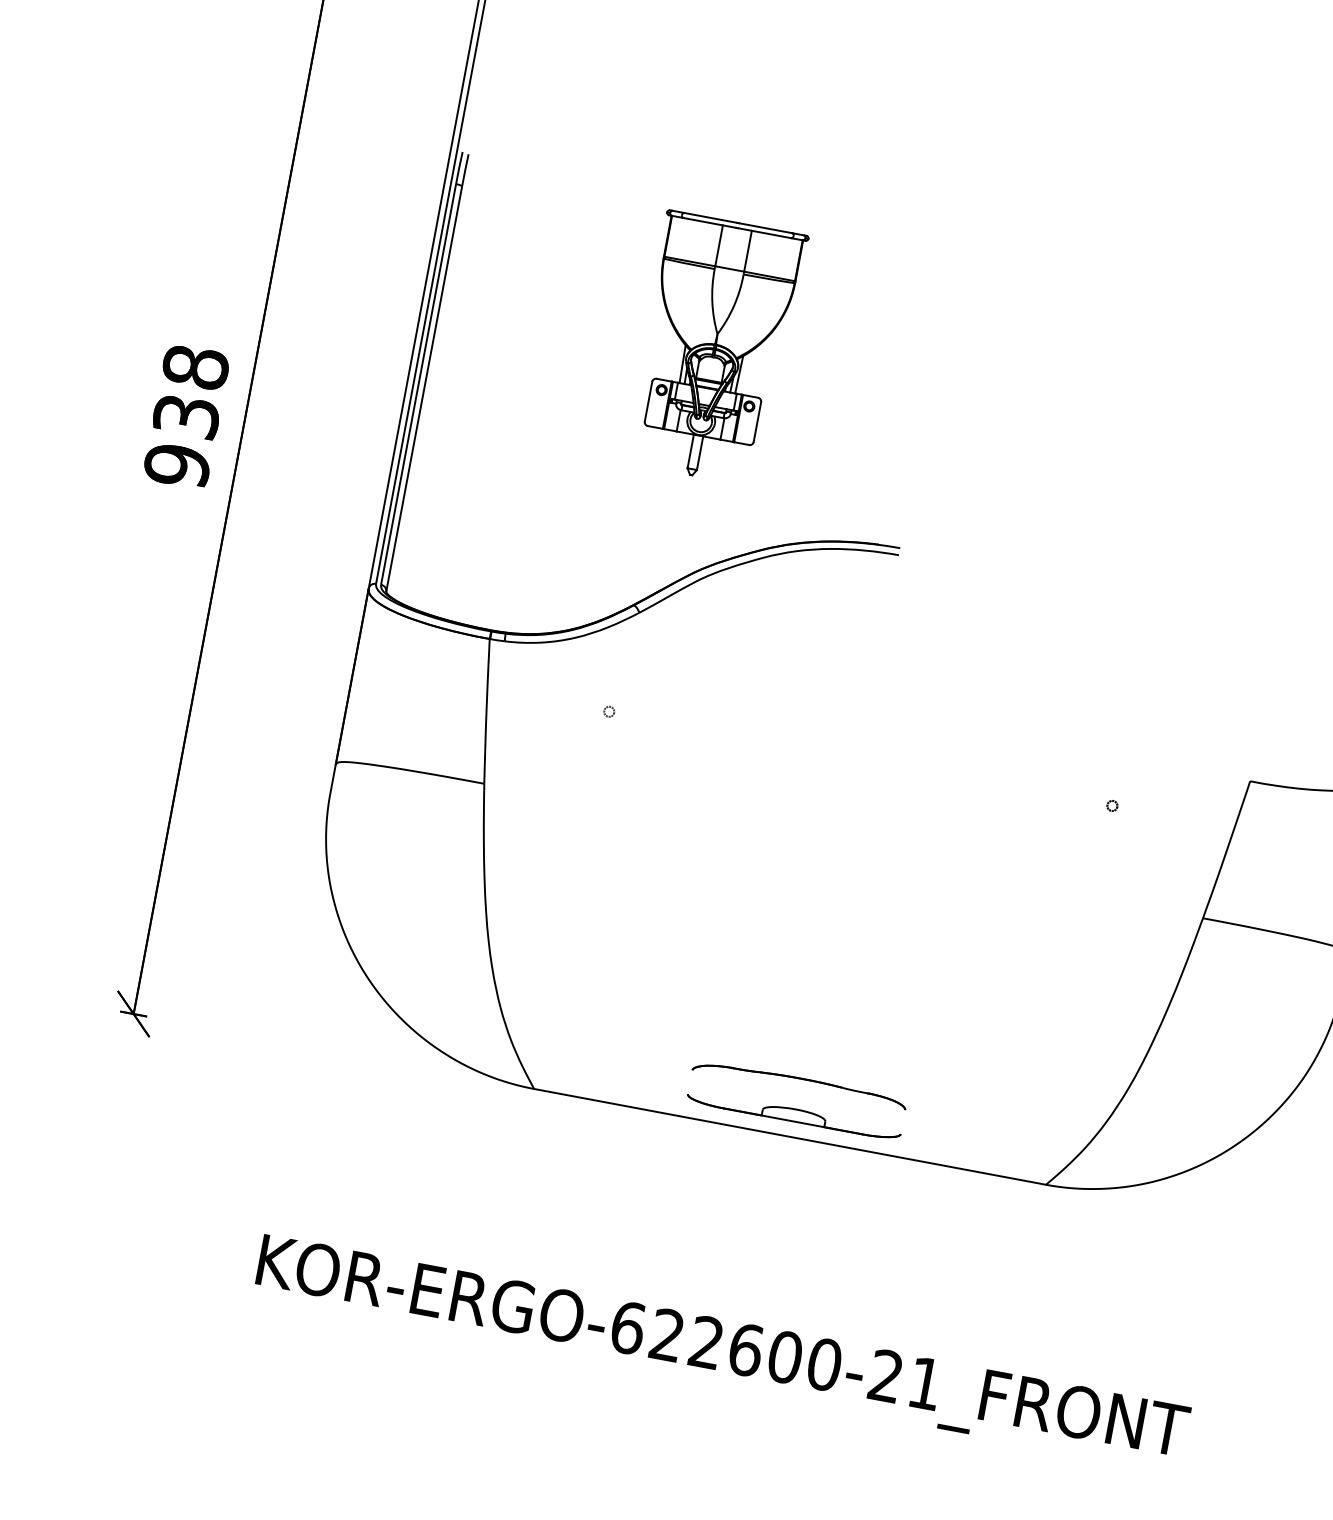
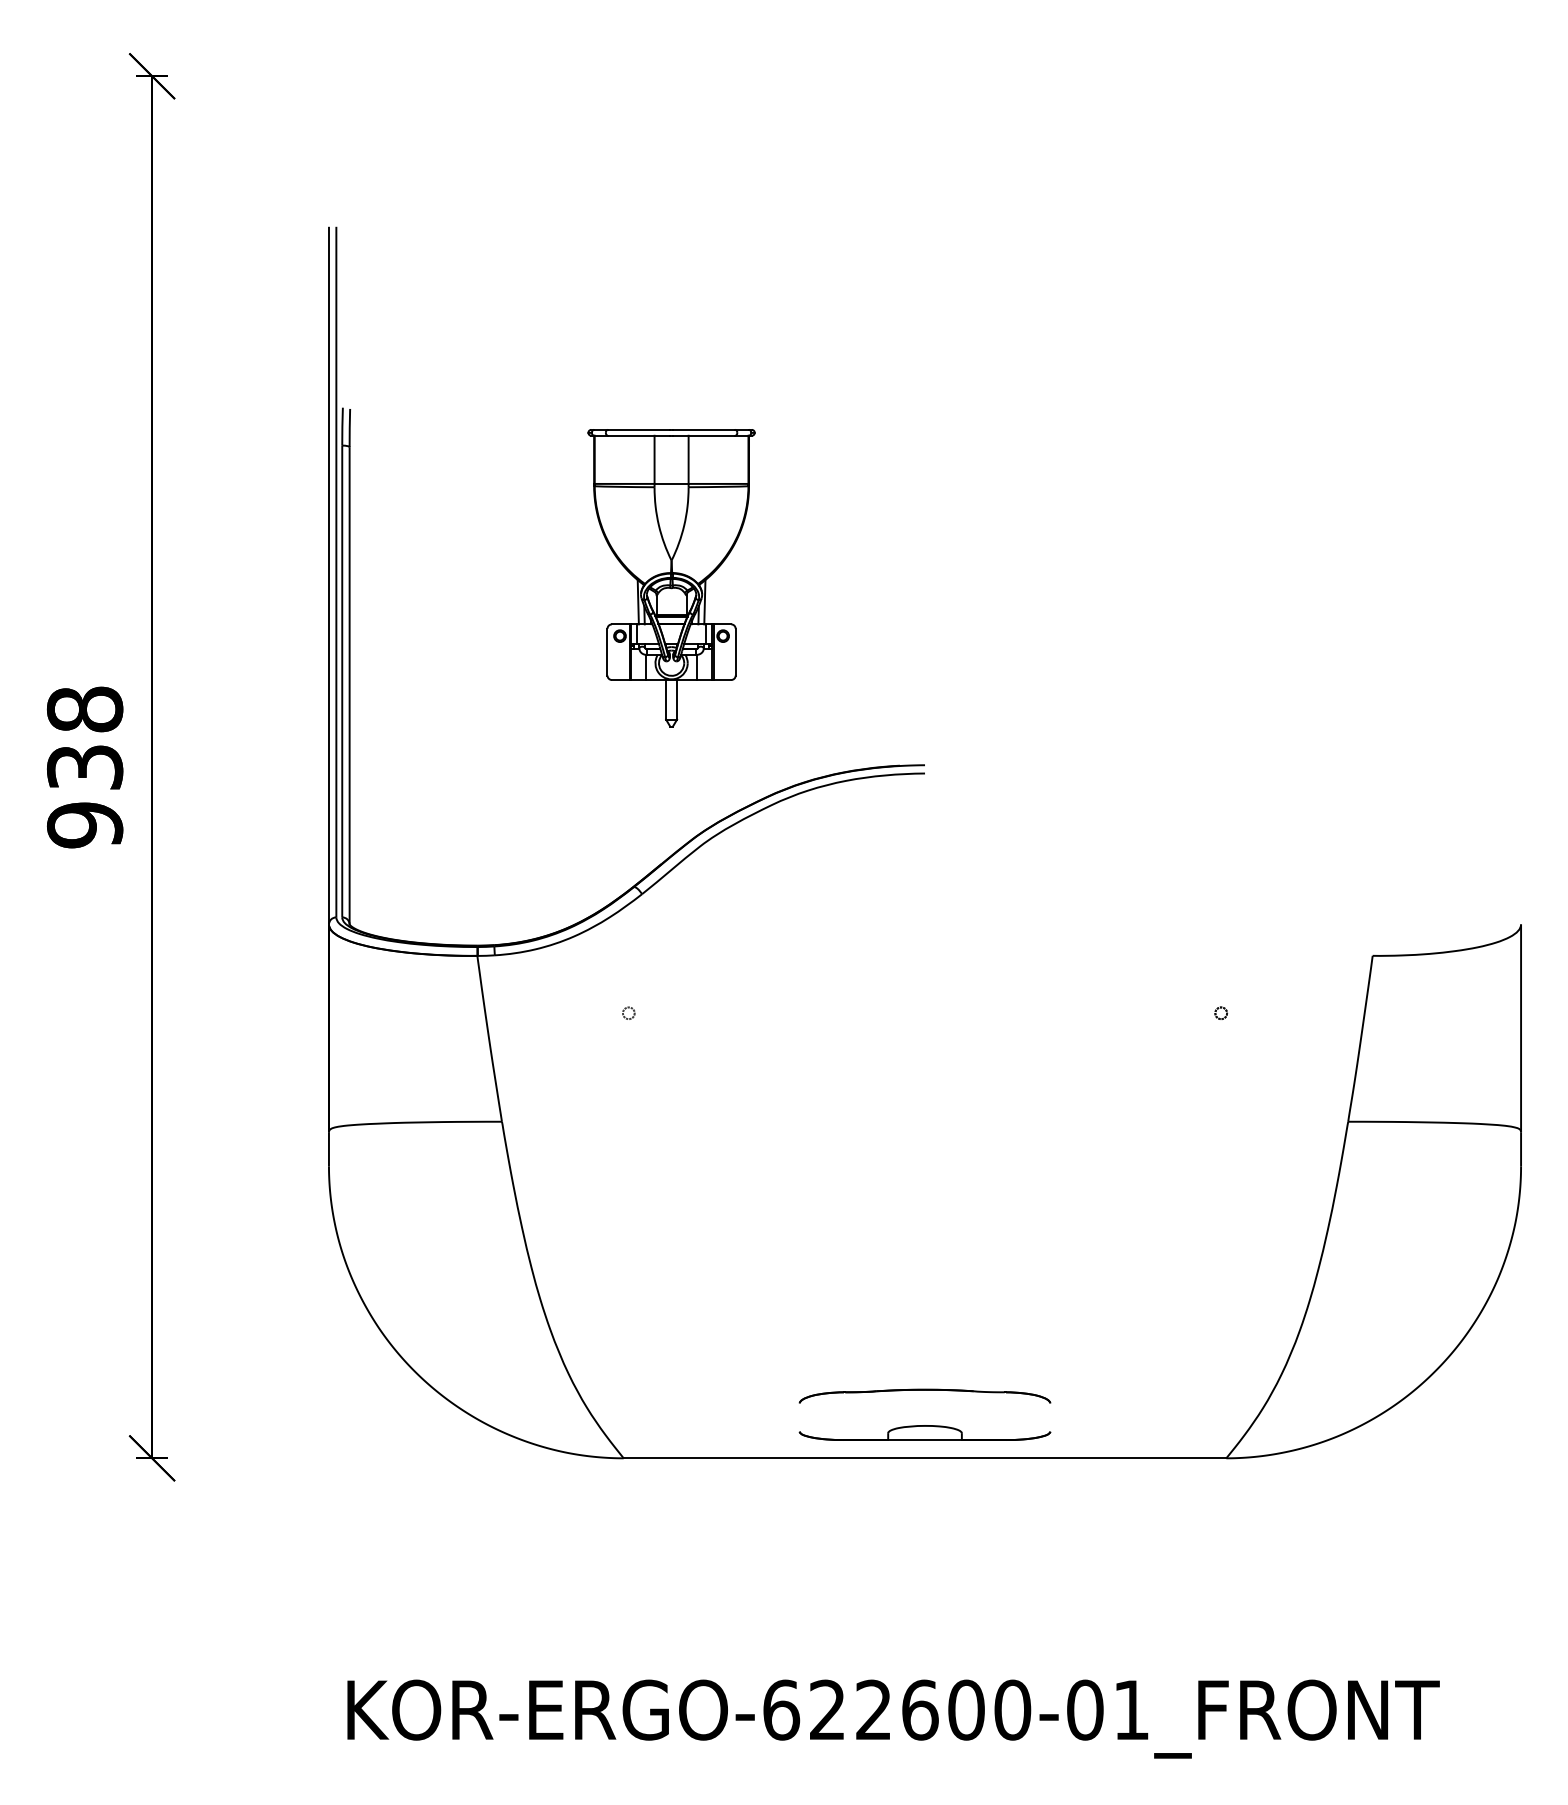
text: (886, 1375) -> (1085, 1709), KOR-ERGO-622600-21_FRONT -> KOR-ERGO-622600-01_FRONT

